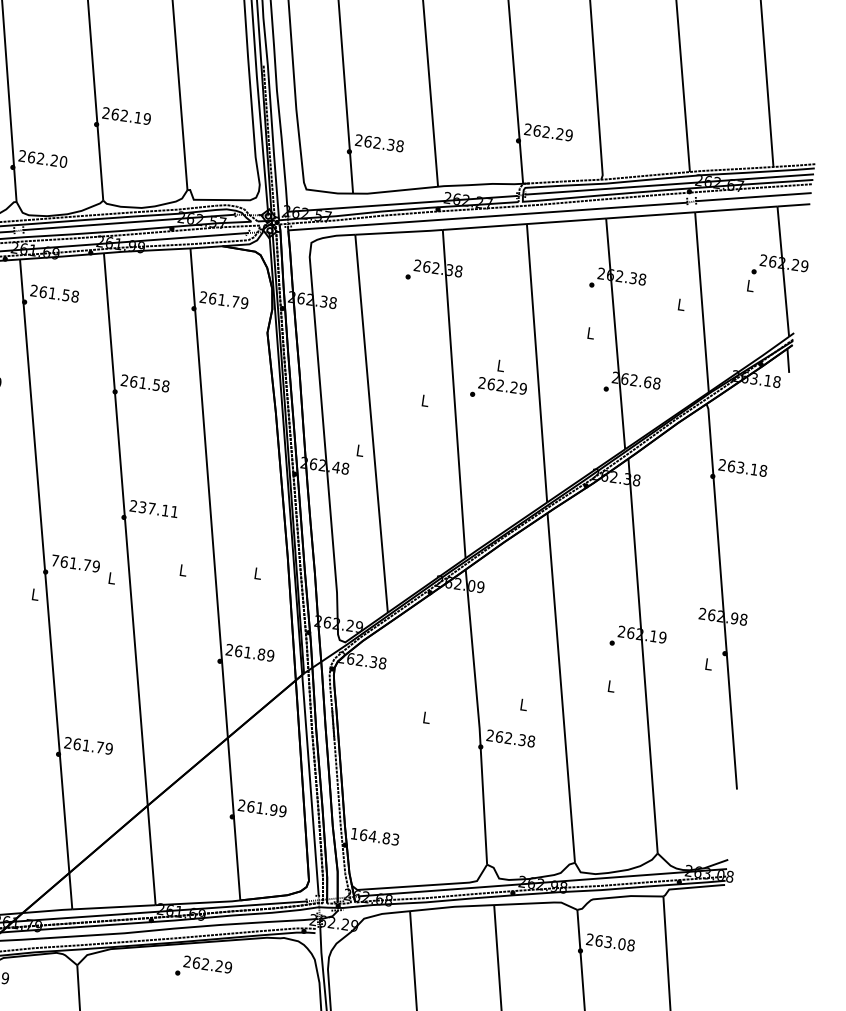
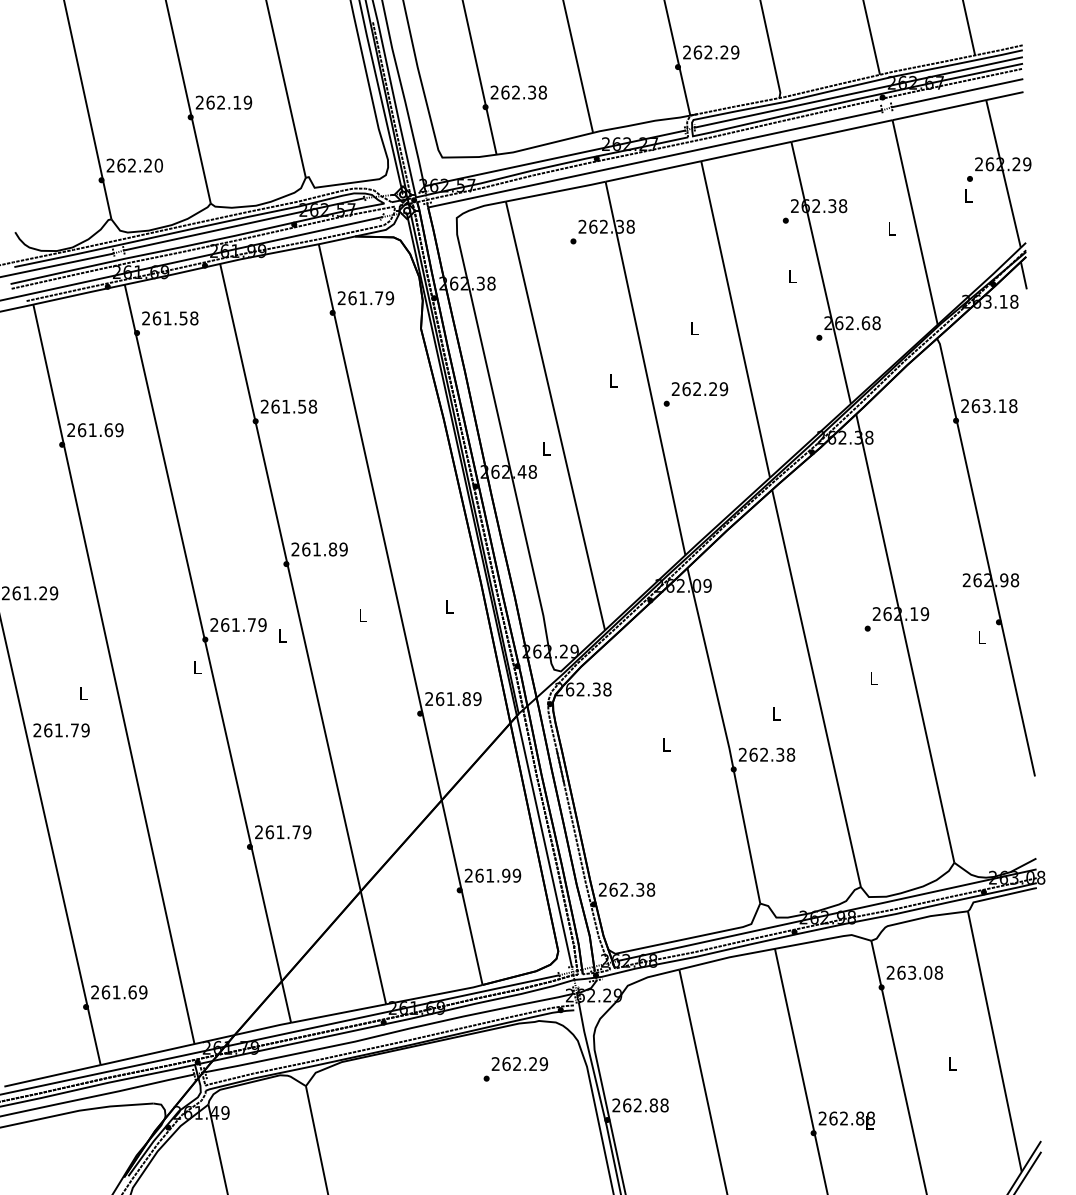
text: (498, 389) -> (695, 394), moved
text: (158, 509) -> (324, 549), 237.11 -> 261.89
text: (55, 560) -> (214, 624), 761.79 -> 261.79
text: (374, 836) -> (626, 889), 164.83 -> 262.38
text: (203, 968) -> (515, 1069), moved

